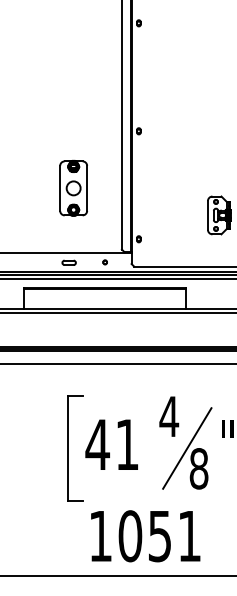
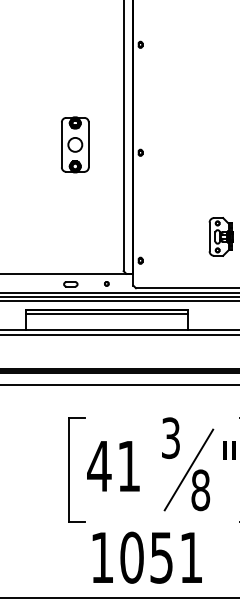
part: (73, 188) -> (75, 144), moved
line: (104, 293) -> (106, 314), added
text: (168, 417) -> (170, 438), 4 -> 3

